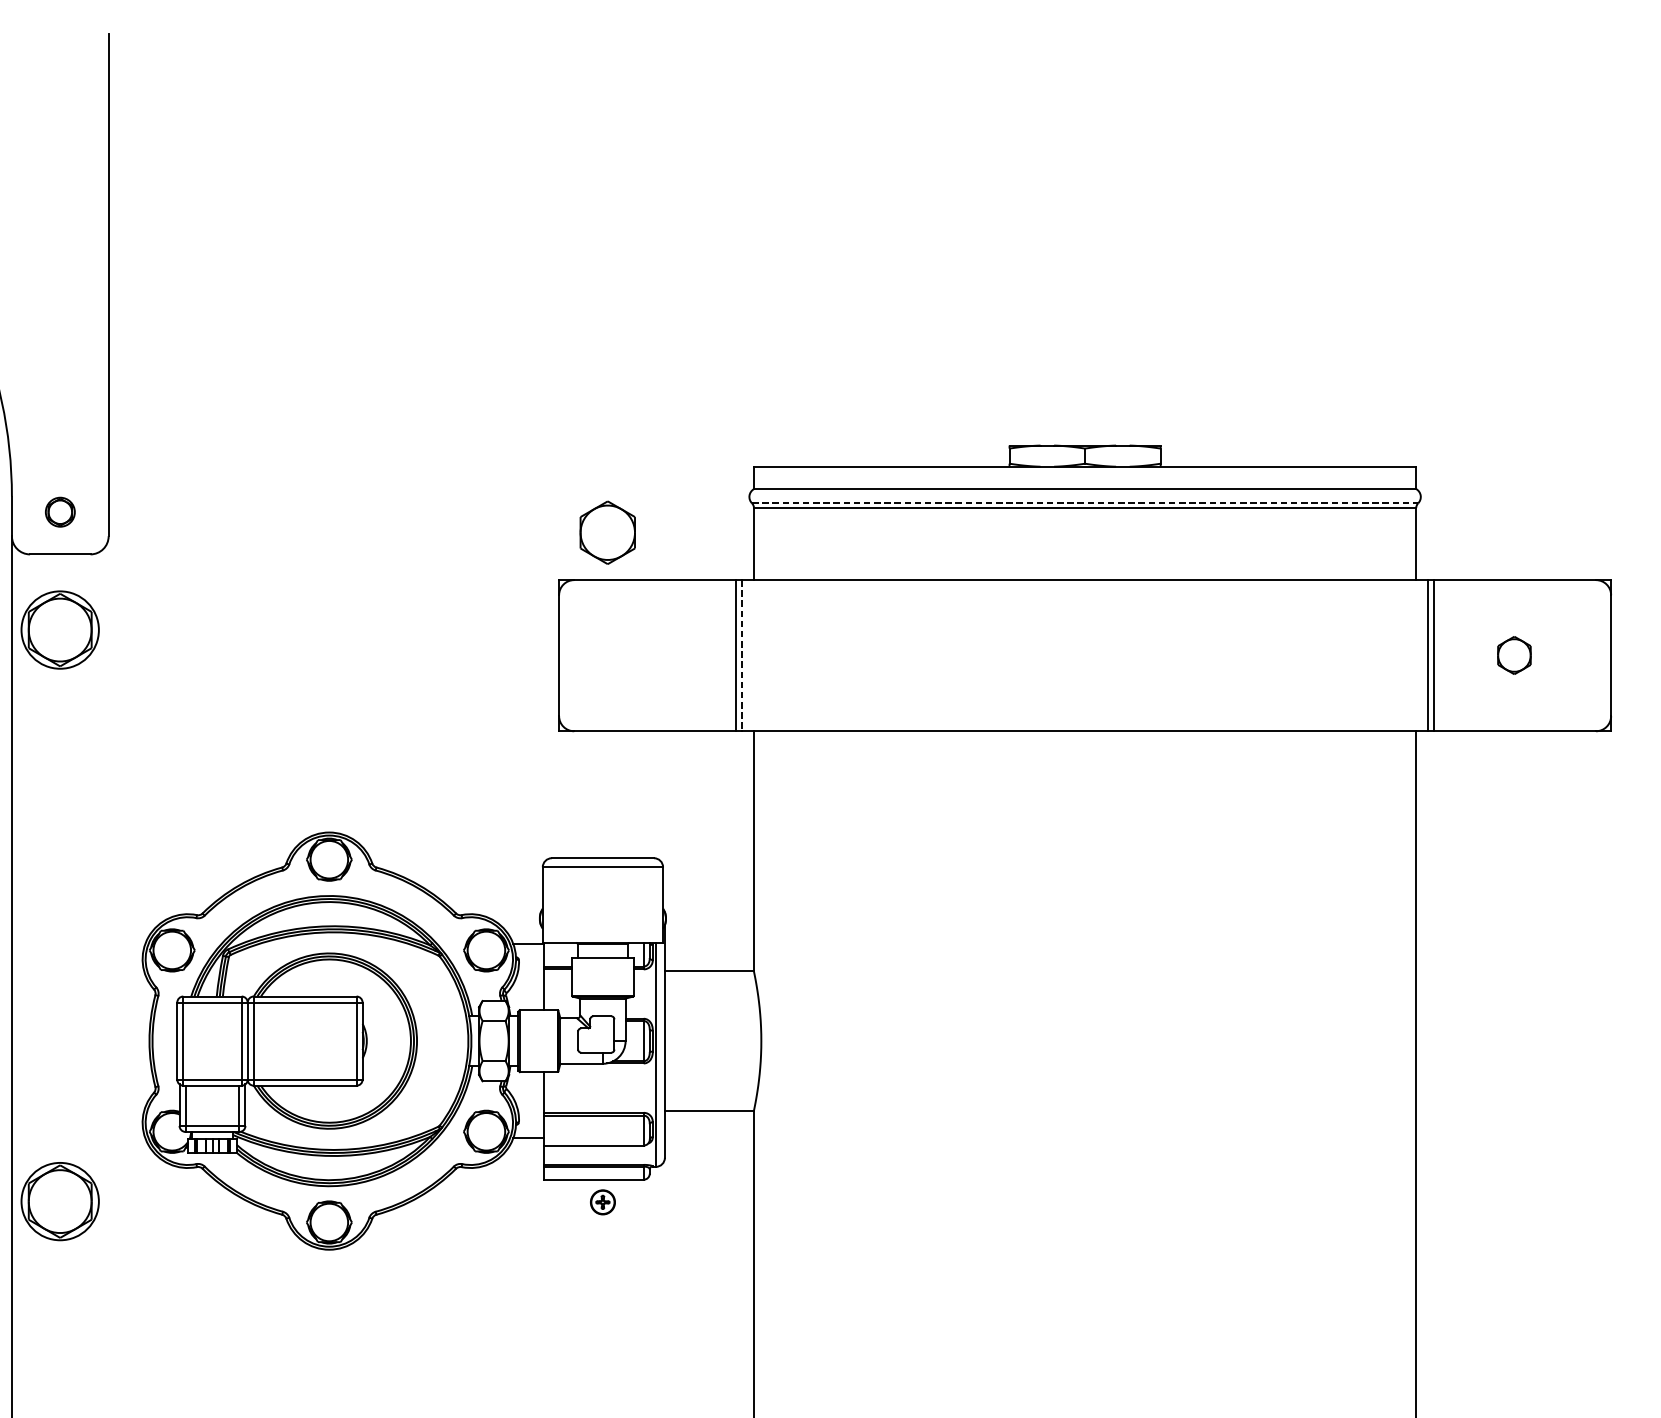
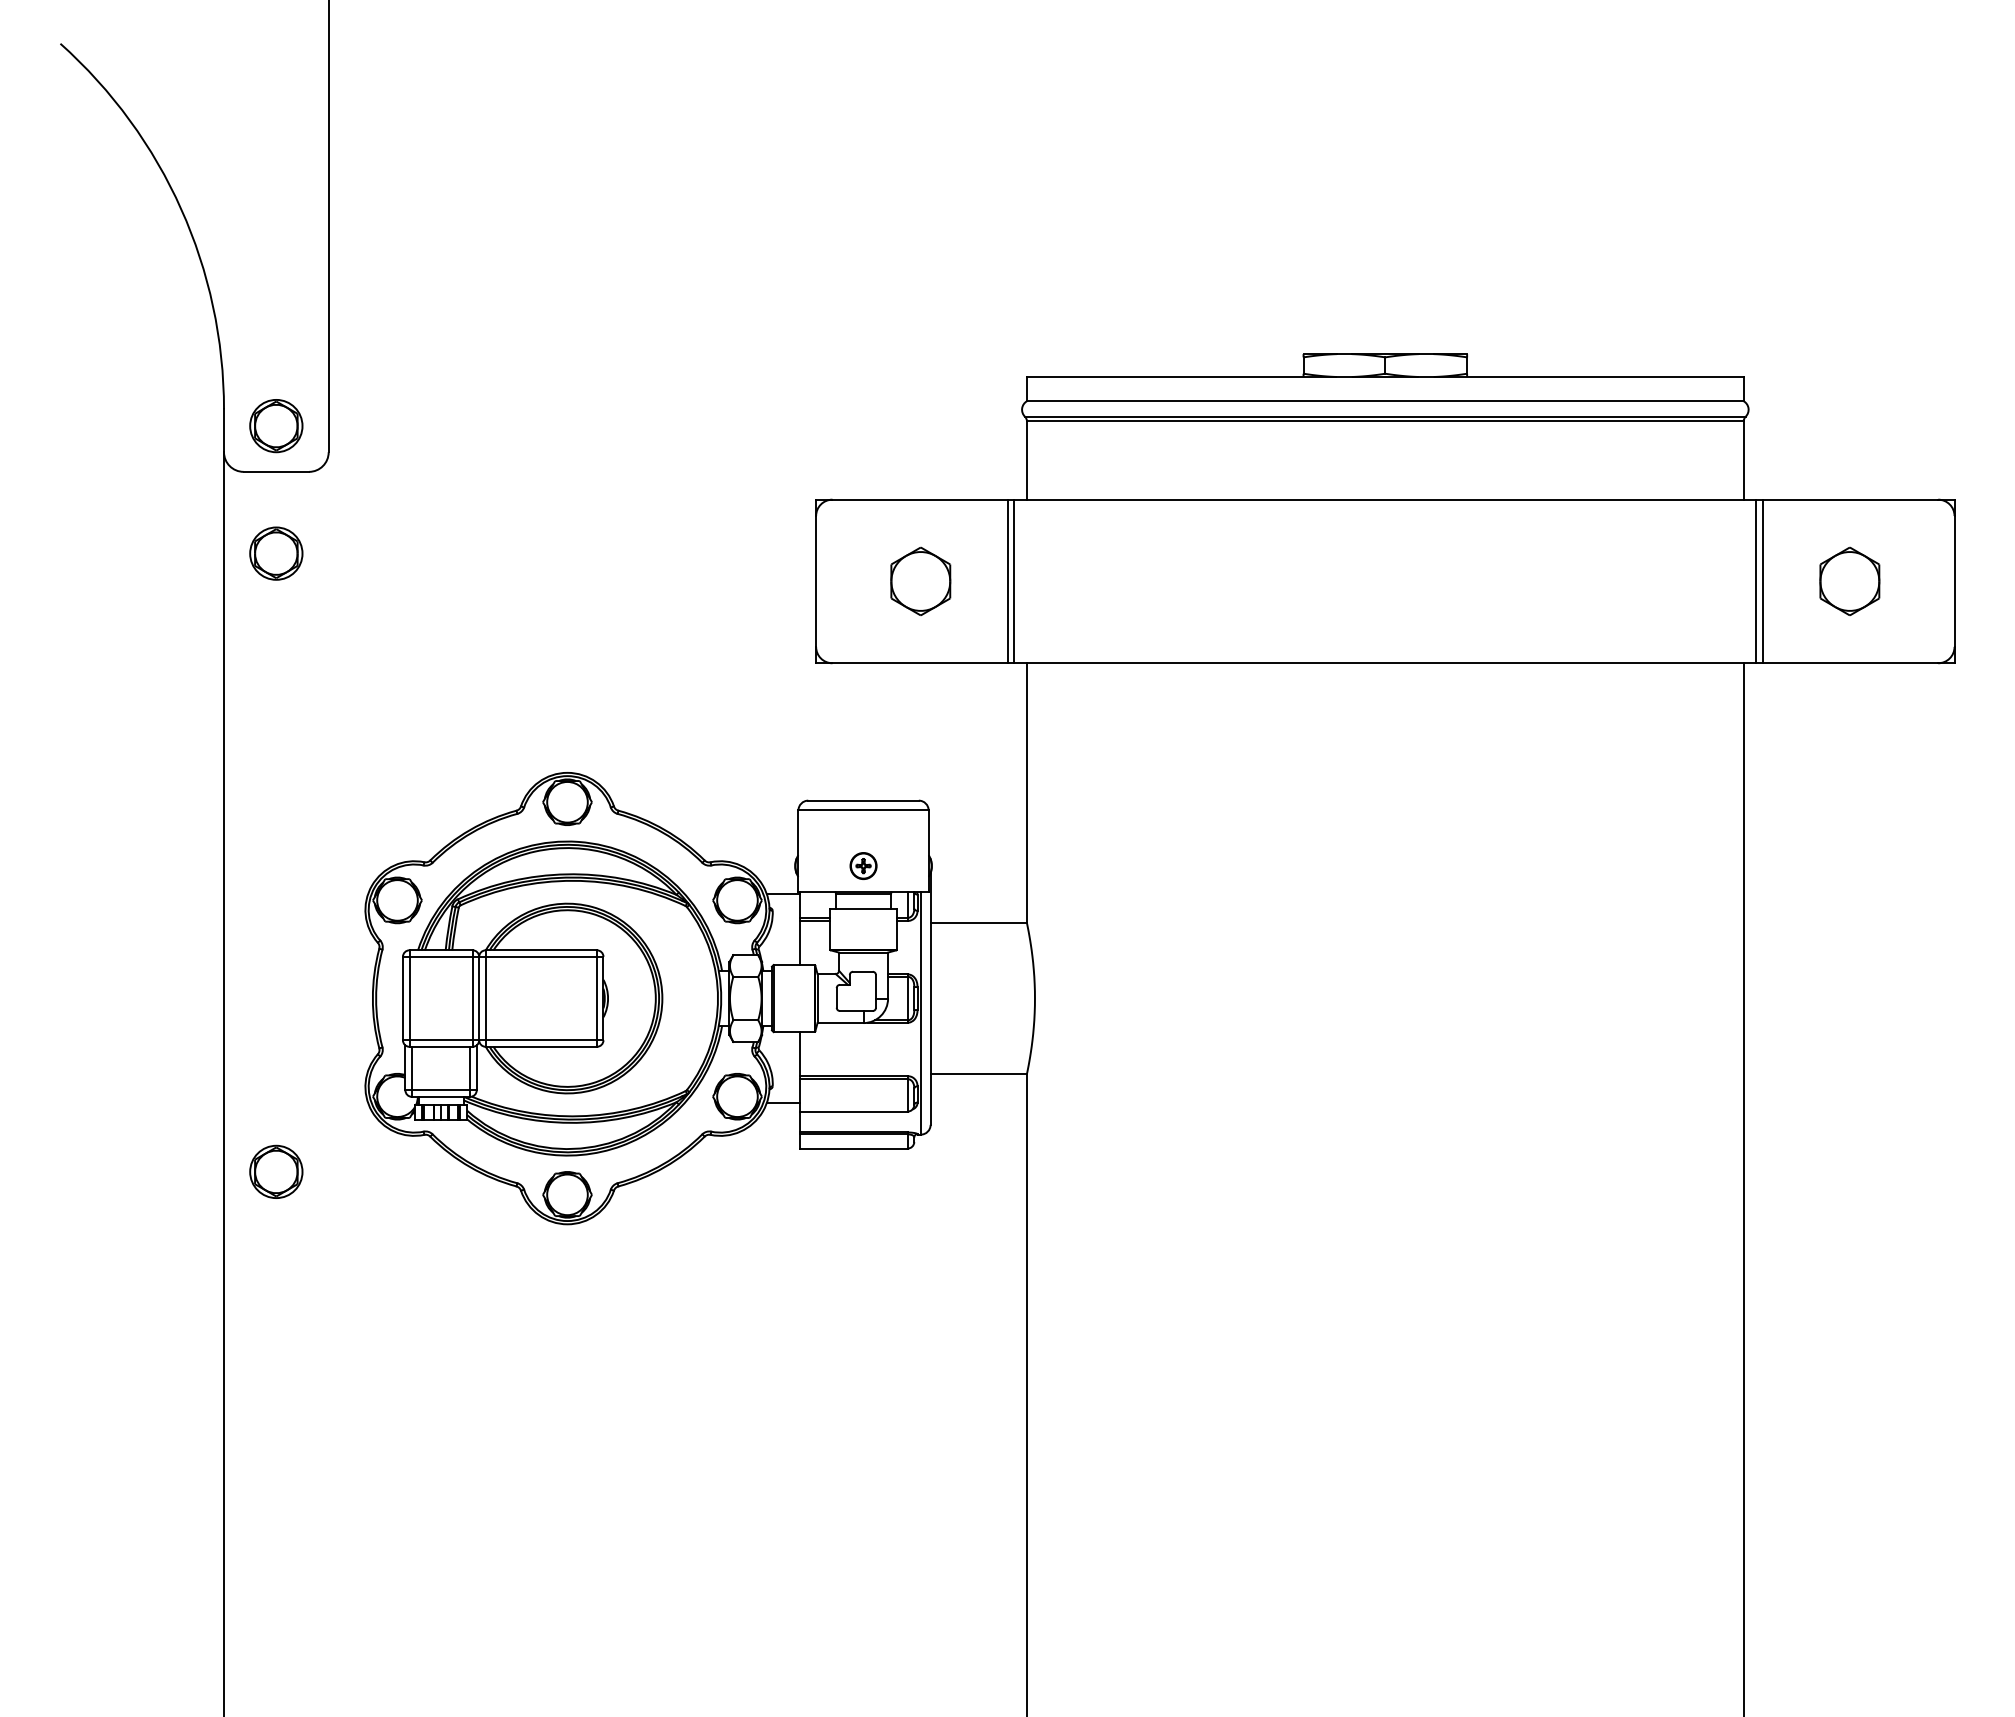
line: (1085, 503) -> (1385, 416), dashed -> solid
part: (60, 512) -> (276, 426), size x1.67
part: (607, 531) -> (920, 580), moved
part: (60, 629) -> (276, 553), size x0.62
part: (1514, 654) -> (1849, 580), size x1.67
line: (742, 655) -> (1014, 581), dashed -> solid
part: (60, 1200) -> (276, 1171), size x0.62
part: (602, 1201) -> (863, 865), moved

